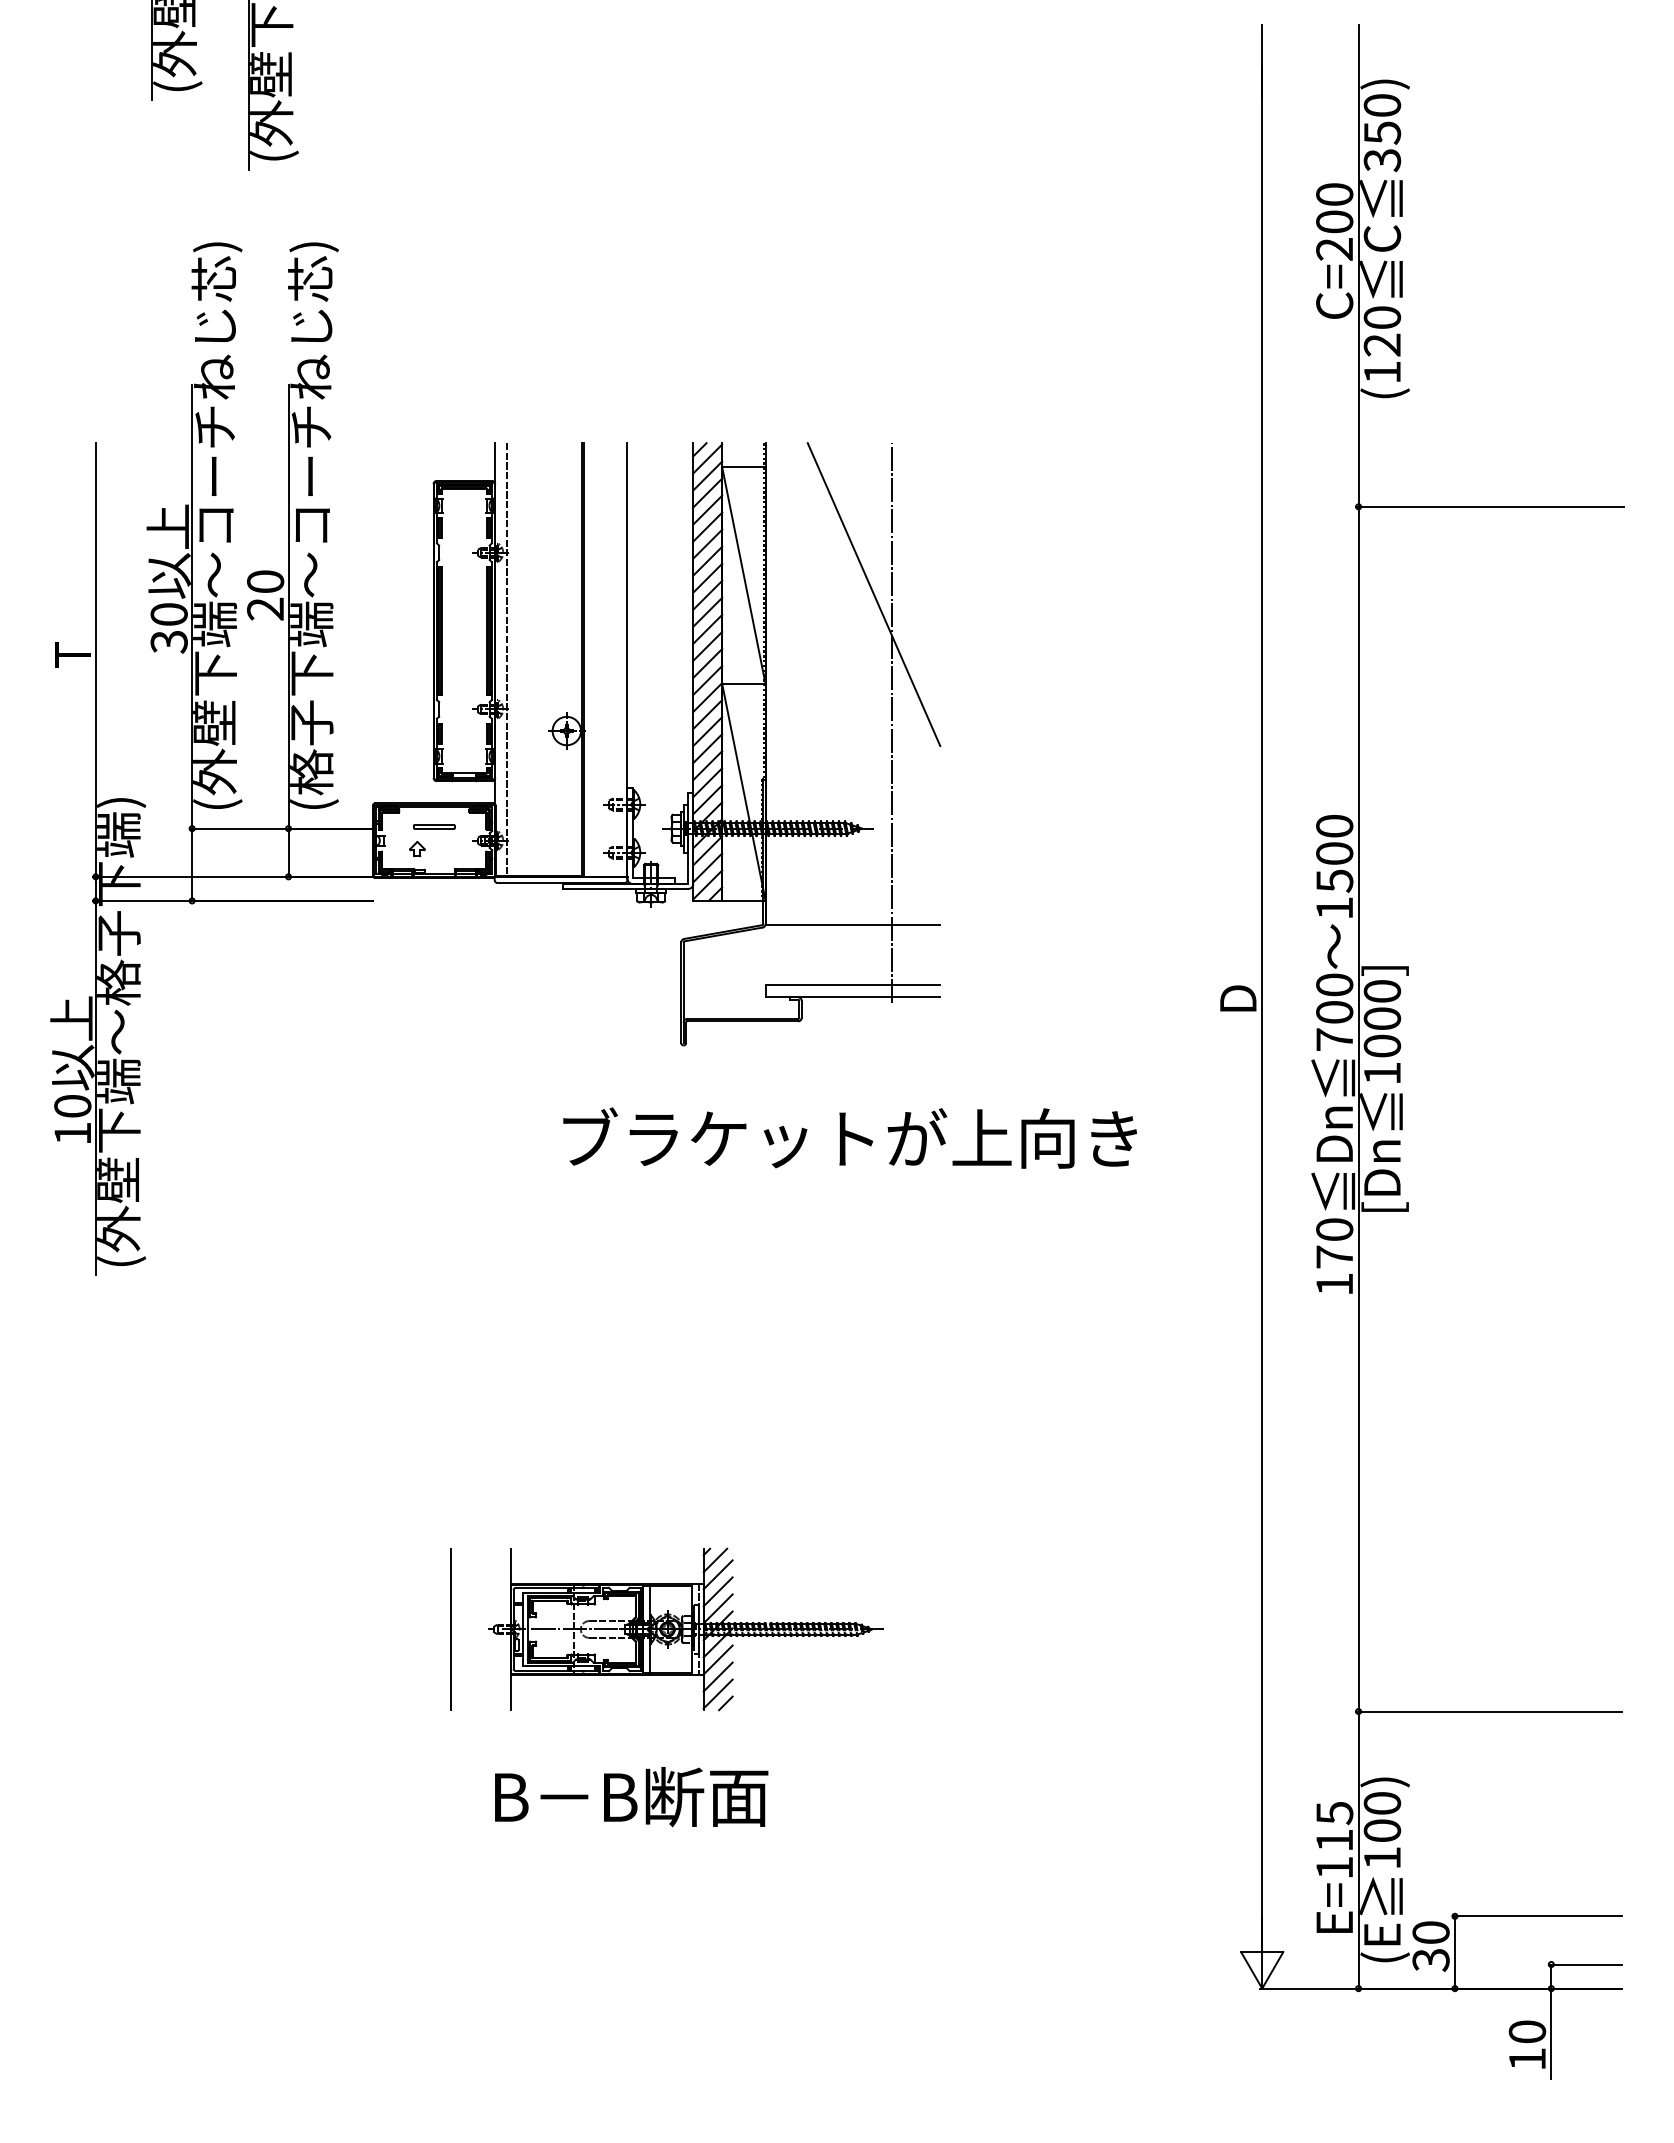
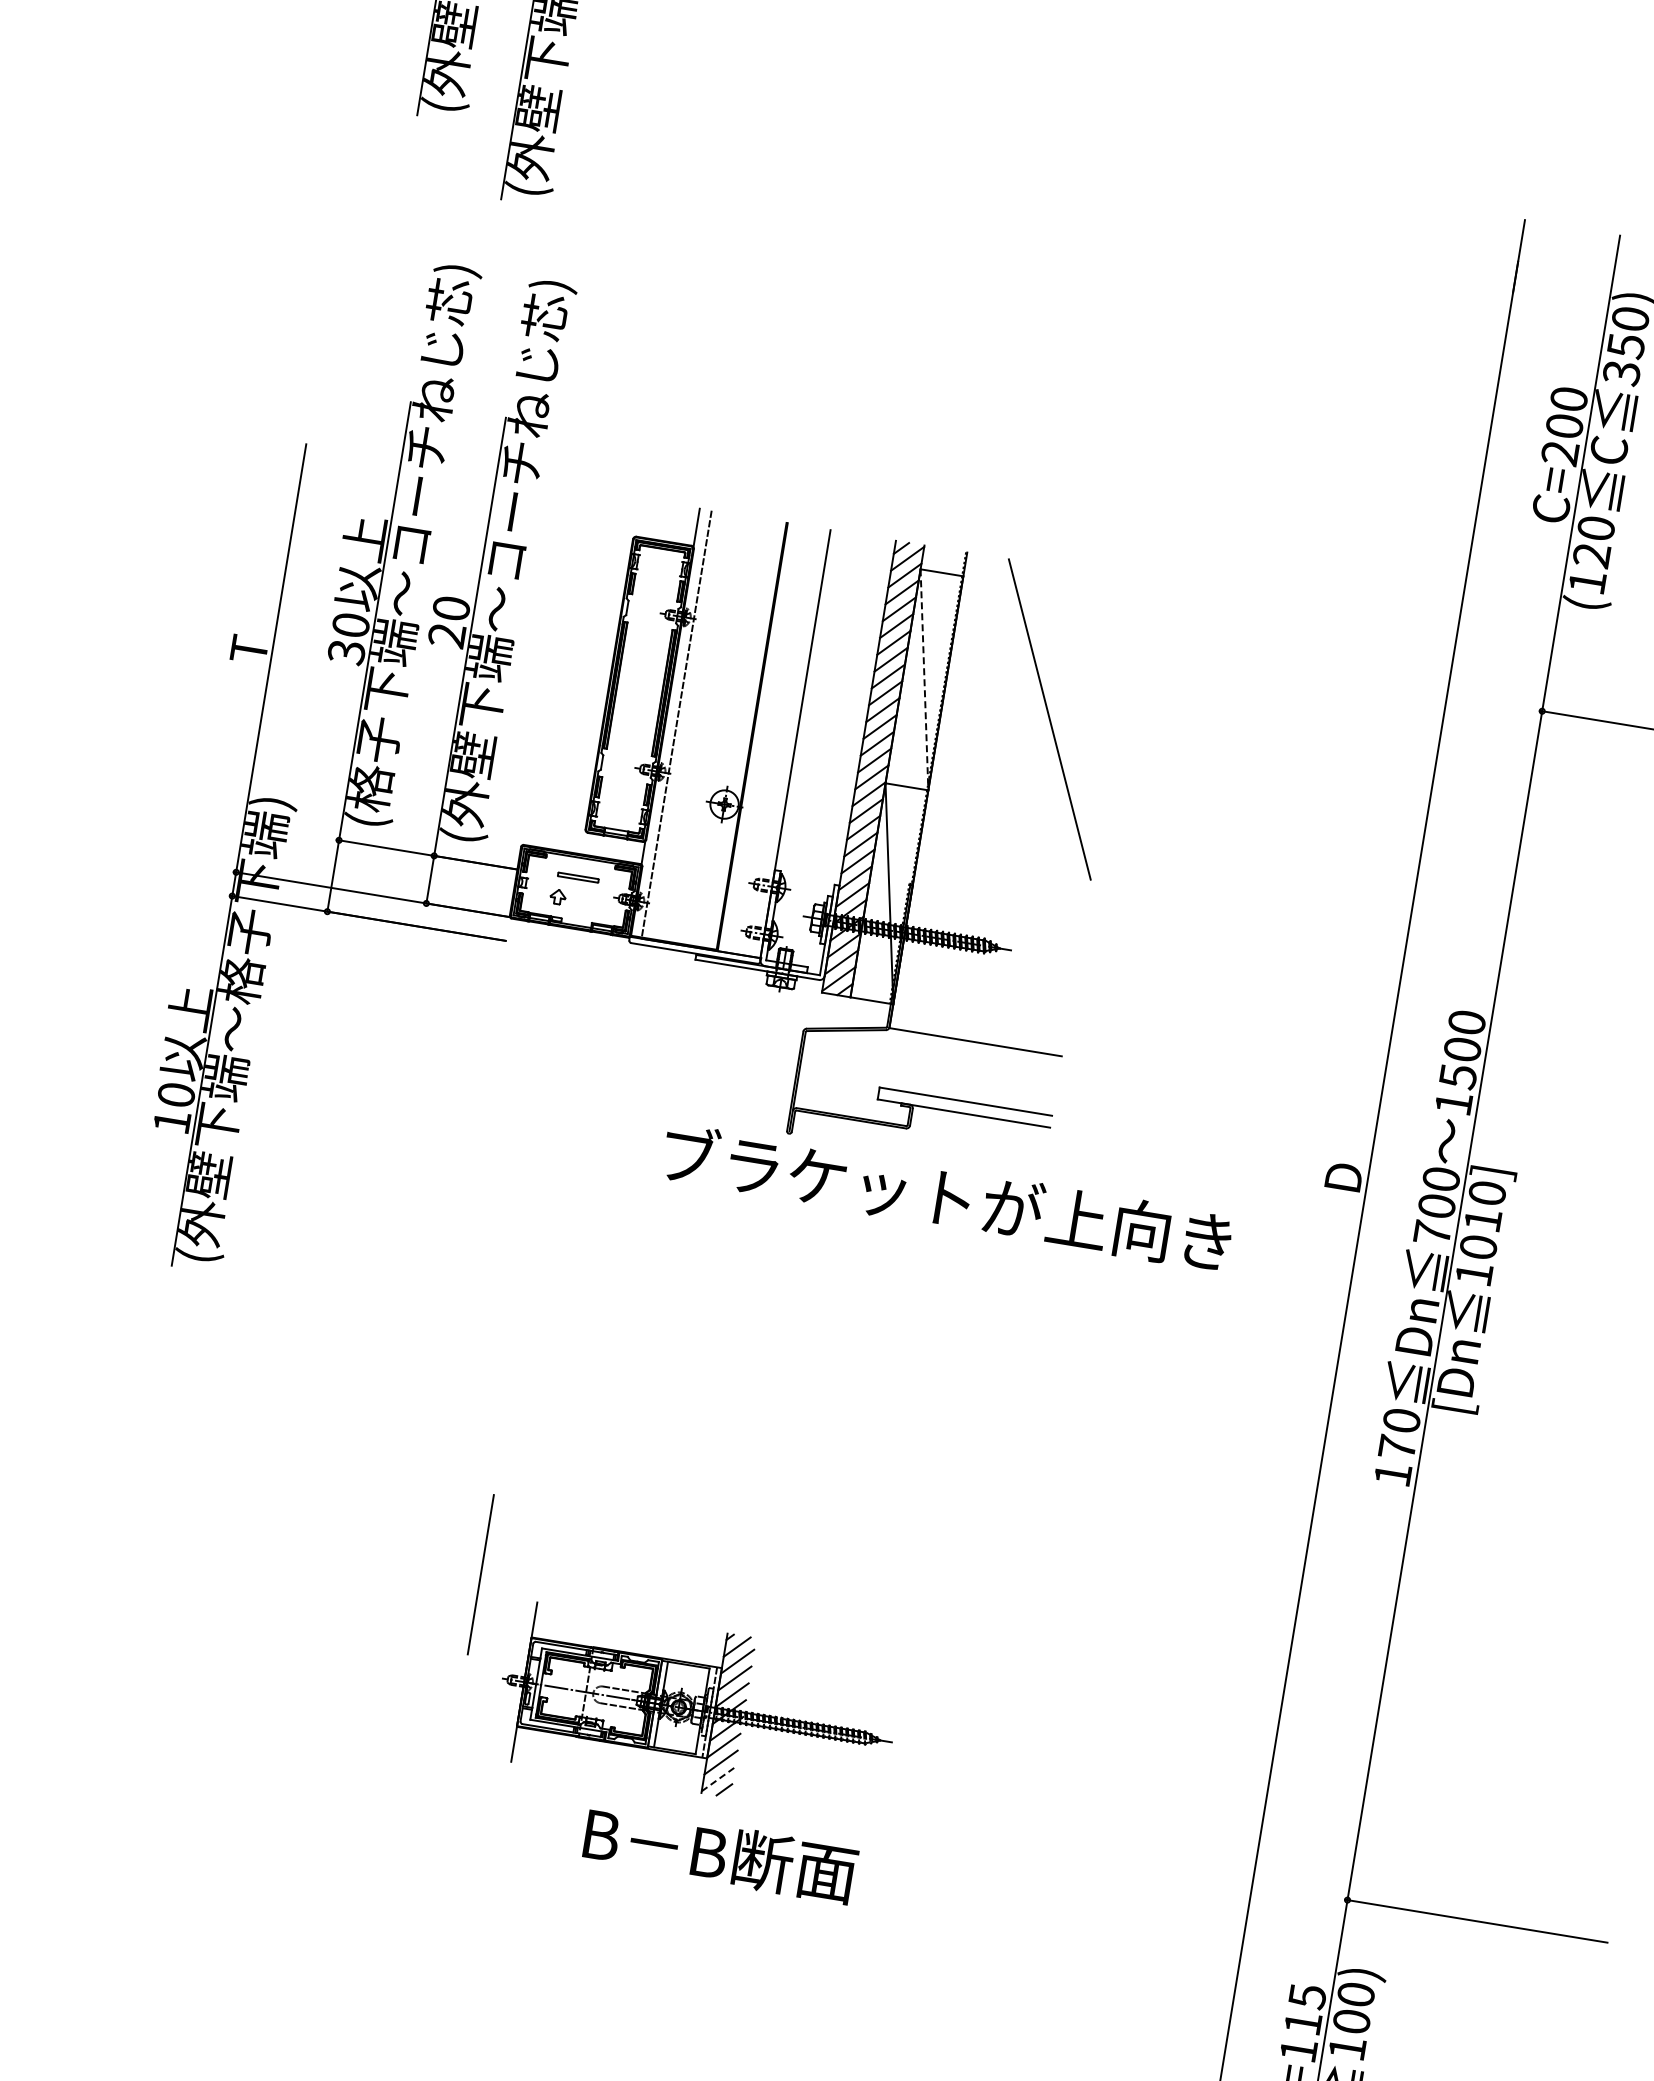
line: (743, 575) -> (924, 679), solid -> dashed
line: (892, 723) -> (1047, 849), removed
text: (215, 747) -> (375, 764), (外壁下端～コーチねじ芯) -> (格子下端～コーチねじ芯)
text: (311, 747) -> (469, 779), (格子下端～コーチねじ芯) -> (外壁下端～コーチねじ芯)
text: (1382, 1018) -> (1483, 1220), 1000] -> 1010]
text: (849, 1137) -> (946, 1197), moved
line: (450, 1629) -> (480, 1574), moved
line: (718, 1693) -> (718, 1778), solid -> dashed
text: (631, 1797) -> (720, 1855), moved

